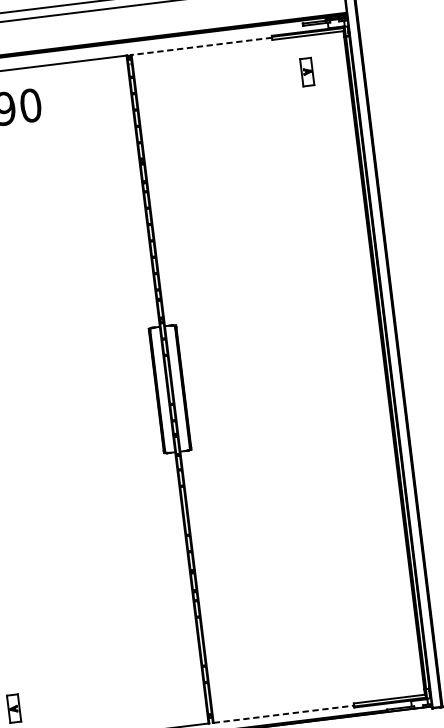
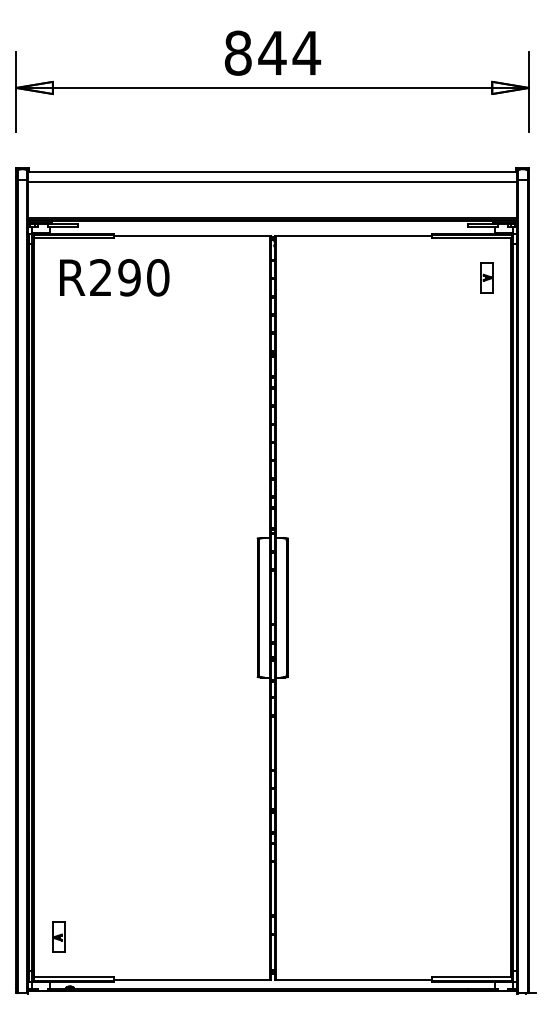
line: (201, 46) -> (353, 235), dashed -> solid
part: (306, 71) -> (486, 277), moved
line: (284, 714) -> (354, 979), dashed -> solid

